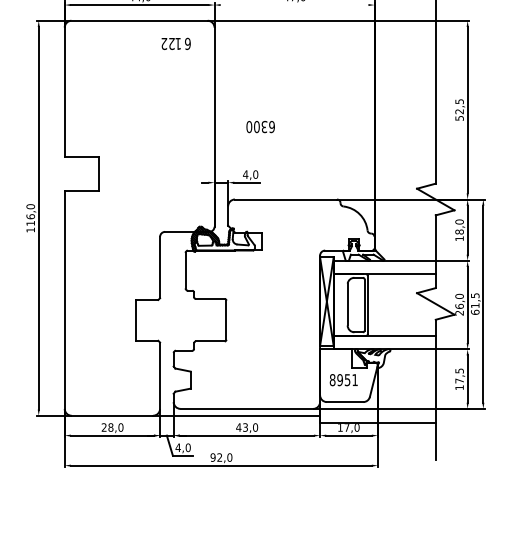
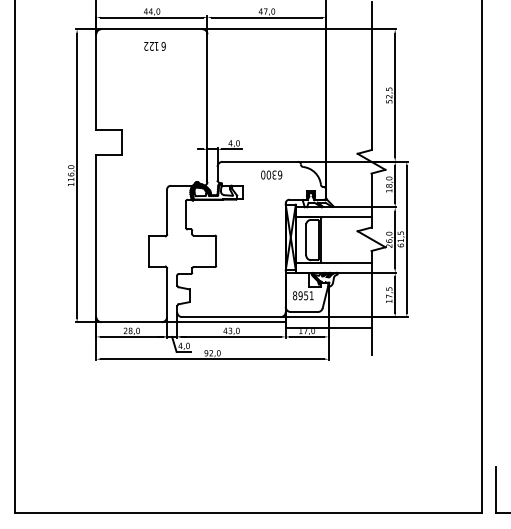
line: (294, 4) -> (266, 17), added
text: (175, 44) -> (154, 46), moved
text: (260, 126) -> (271, 174), moved

